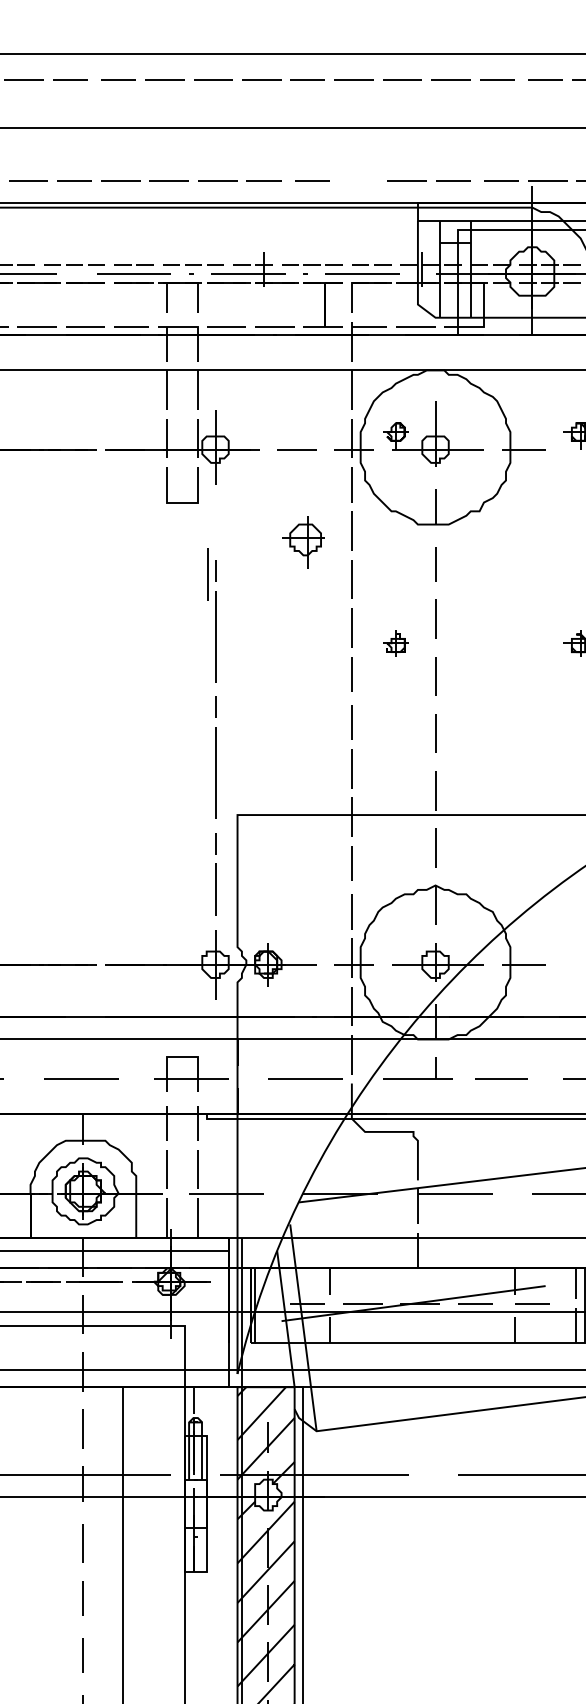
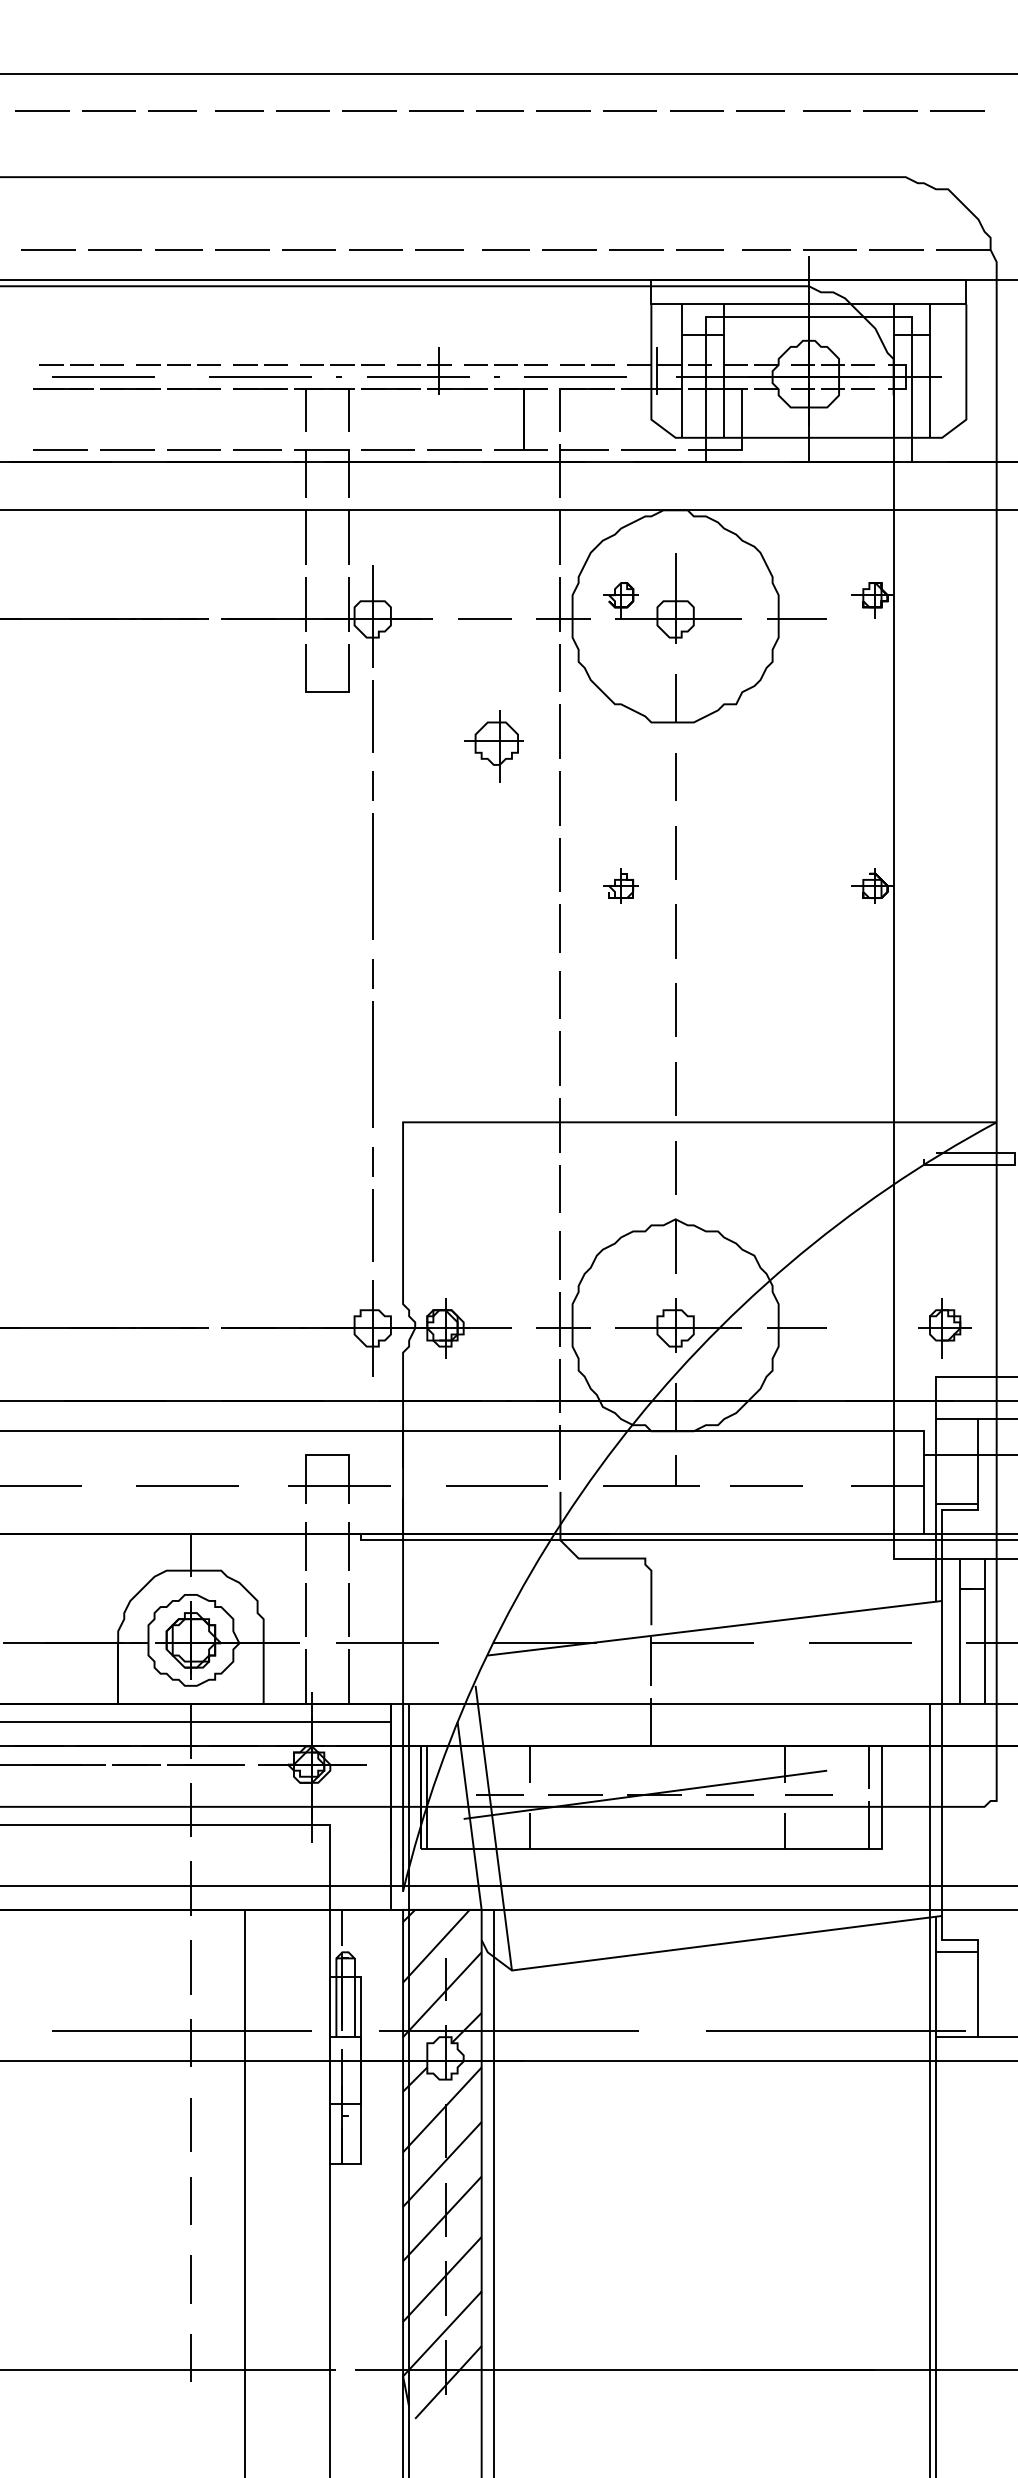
line: (358, 180) -> (569, 249), added
line: (207, 574) -> (372, 716), moved

